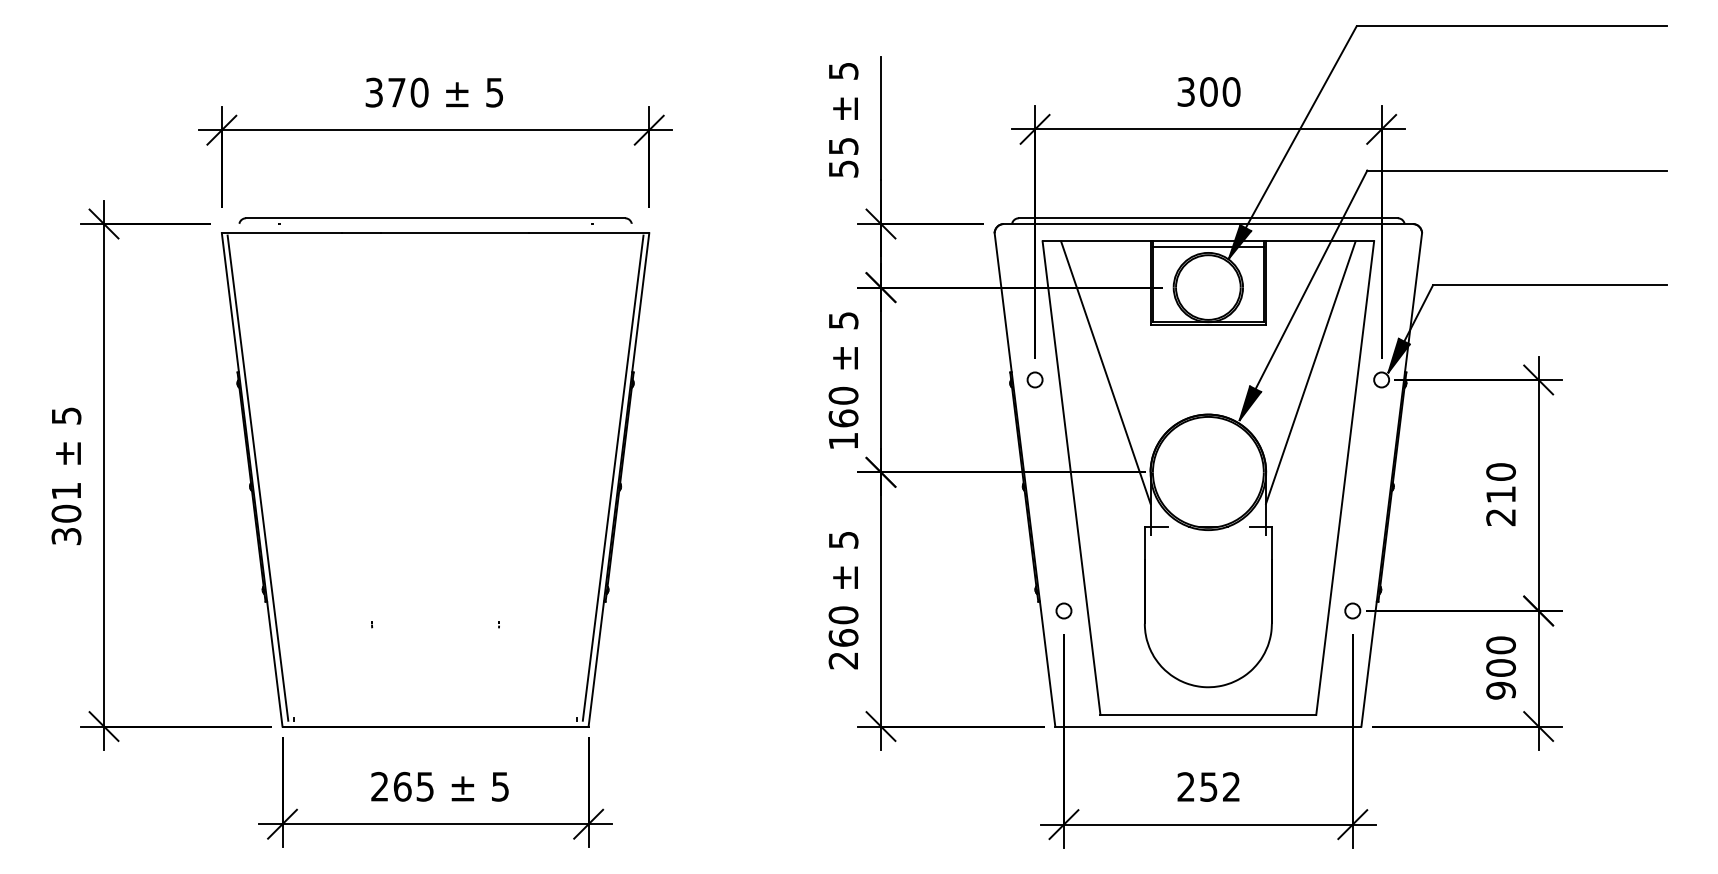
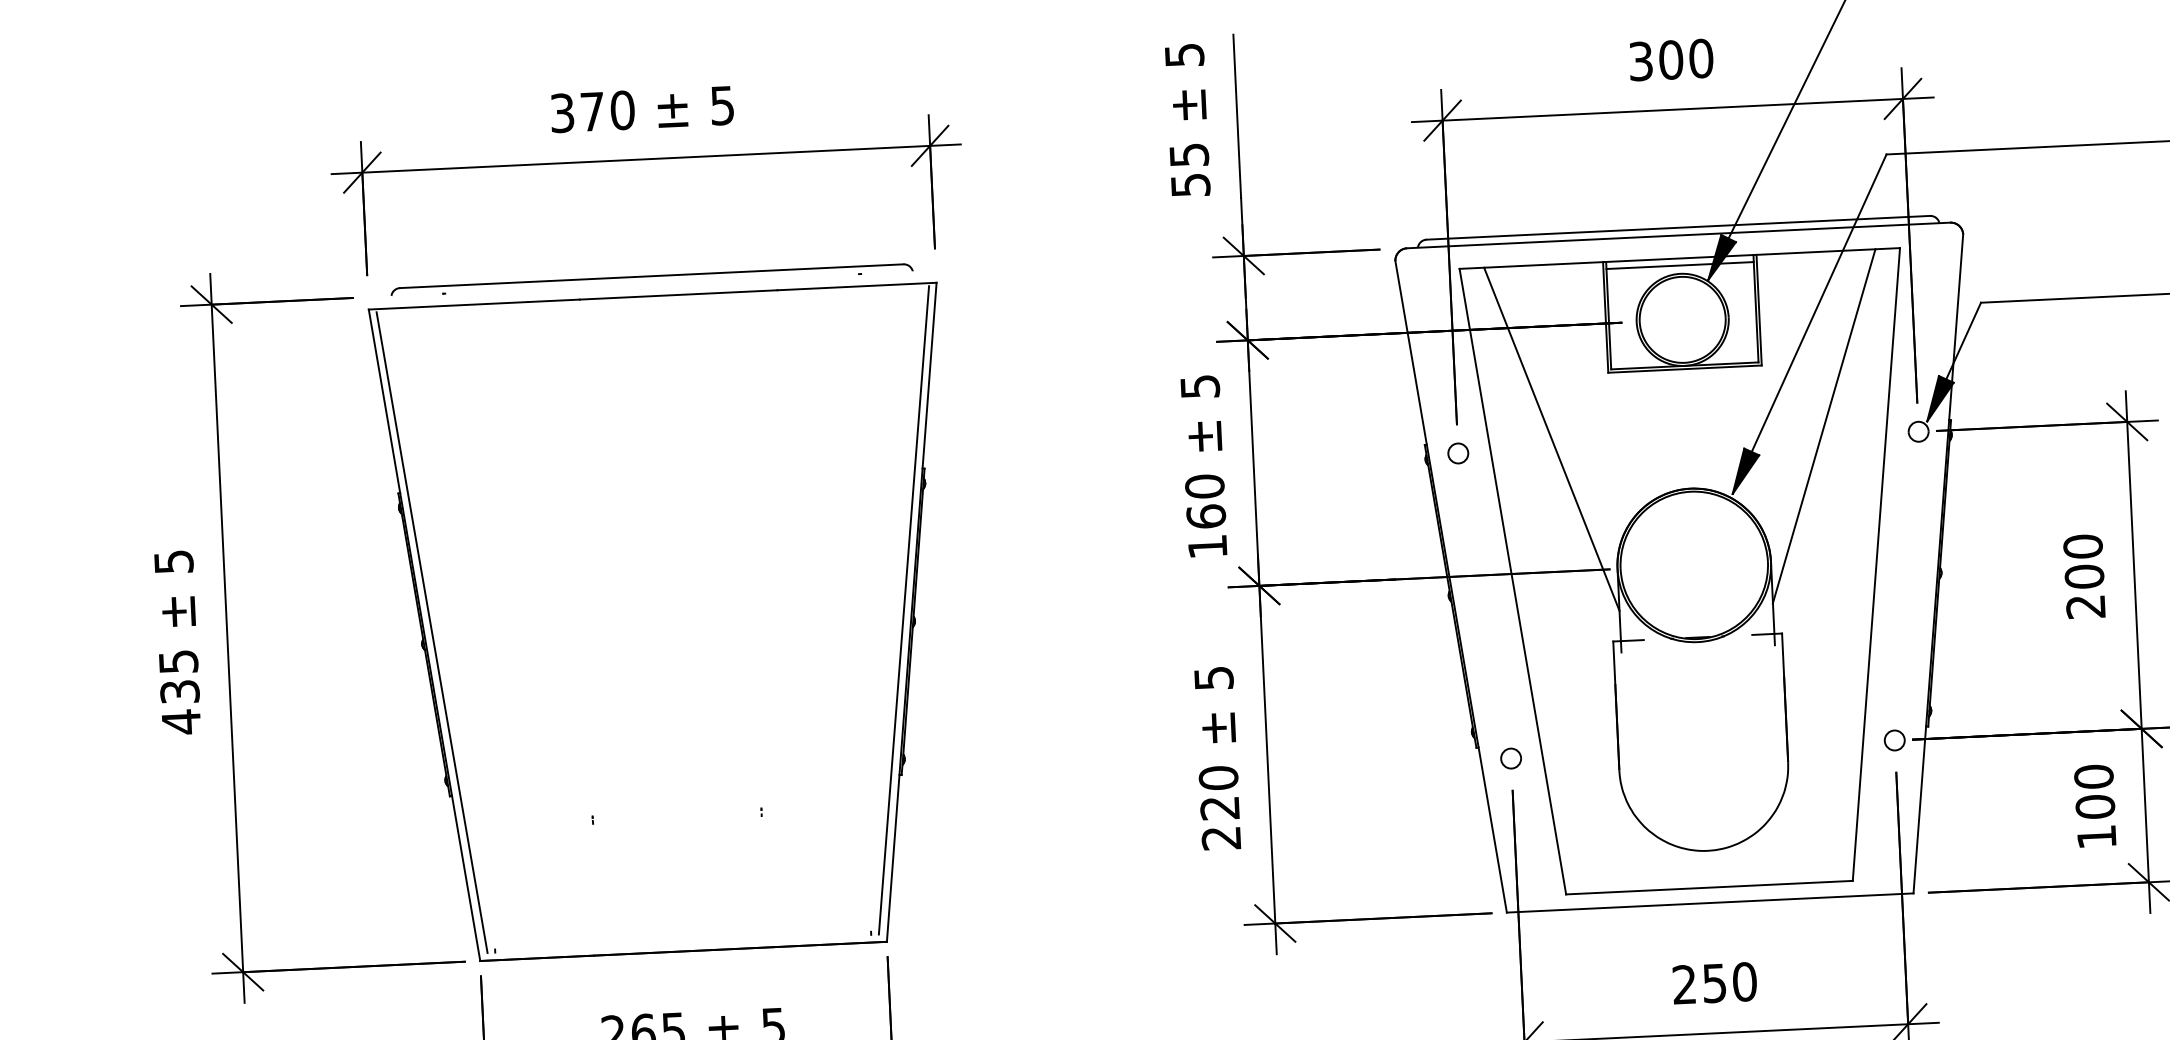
text: (1500, 494) -> (2083, 576), 210 -> 200
text: (66, 514) -> (180, 692), 301 -> 435
text: (843, 637) -> (1219, 807), 260 -> 220
text: (1500, 690) -> (2096, 836), 900 -> 100
text: (1231, 786) -> (1744, 981), 252 -> 250

